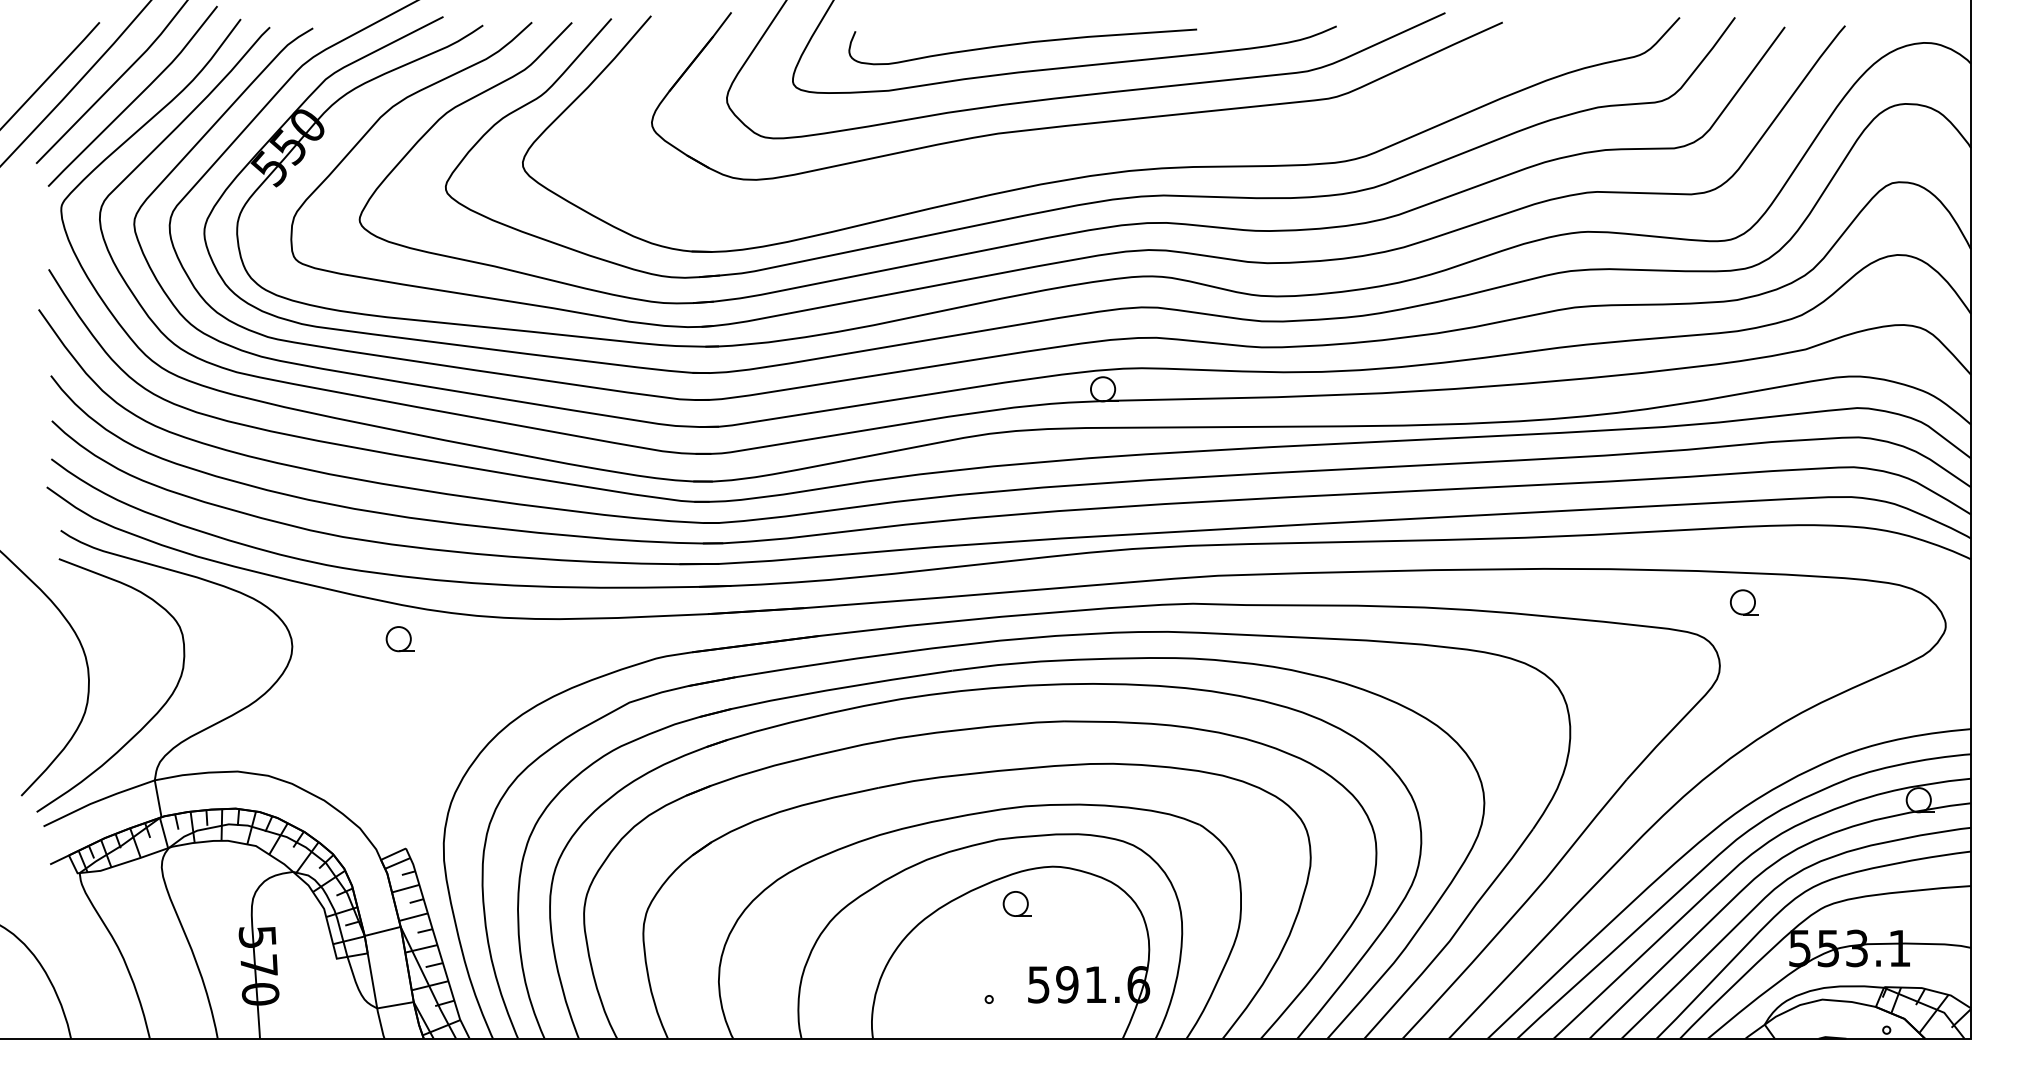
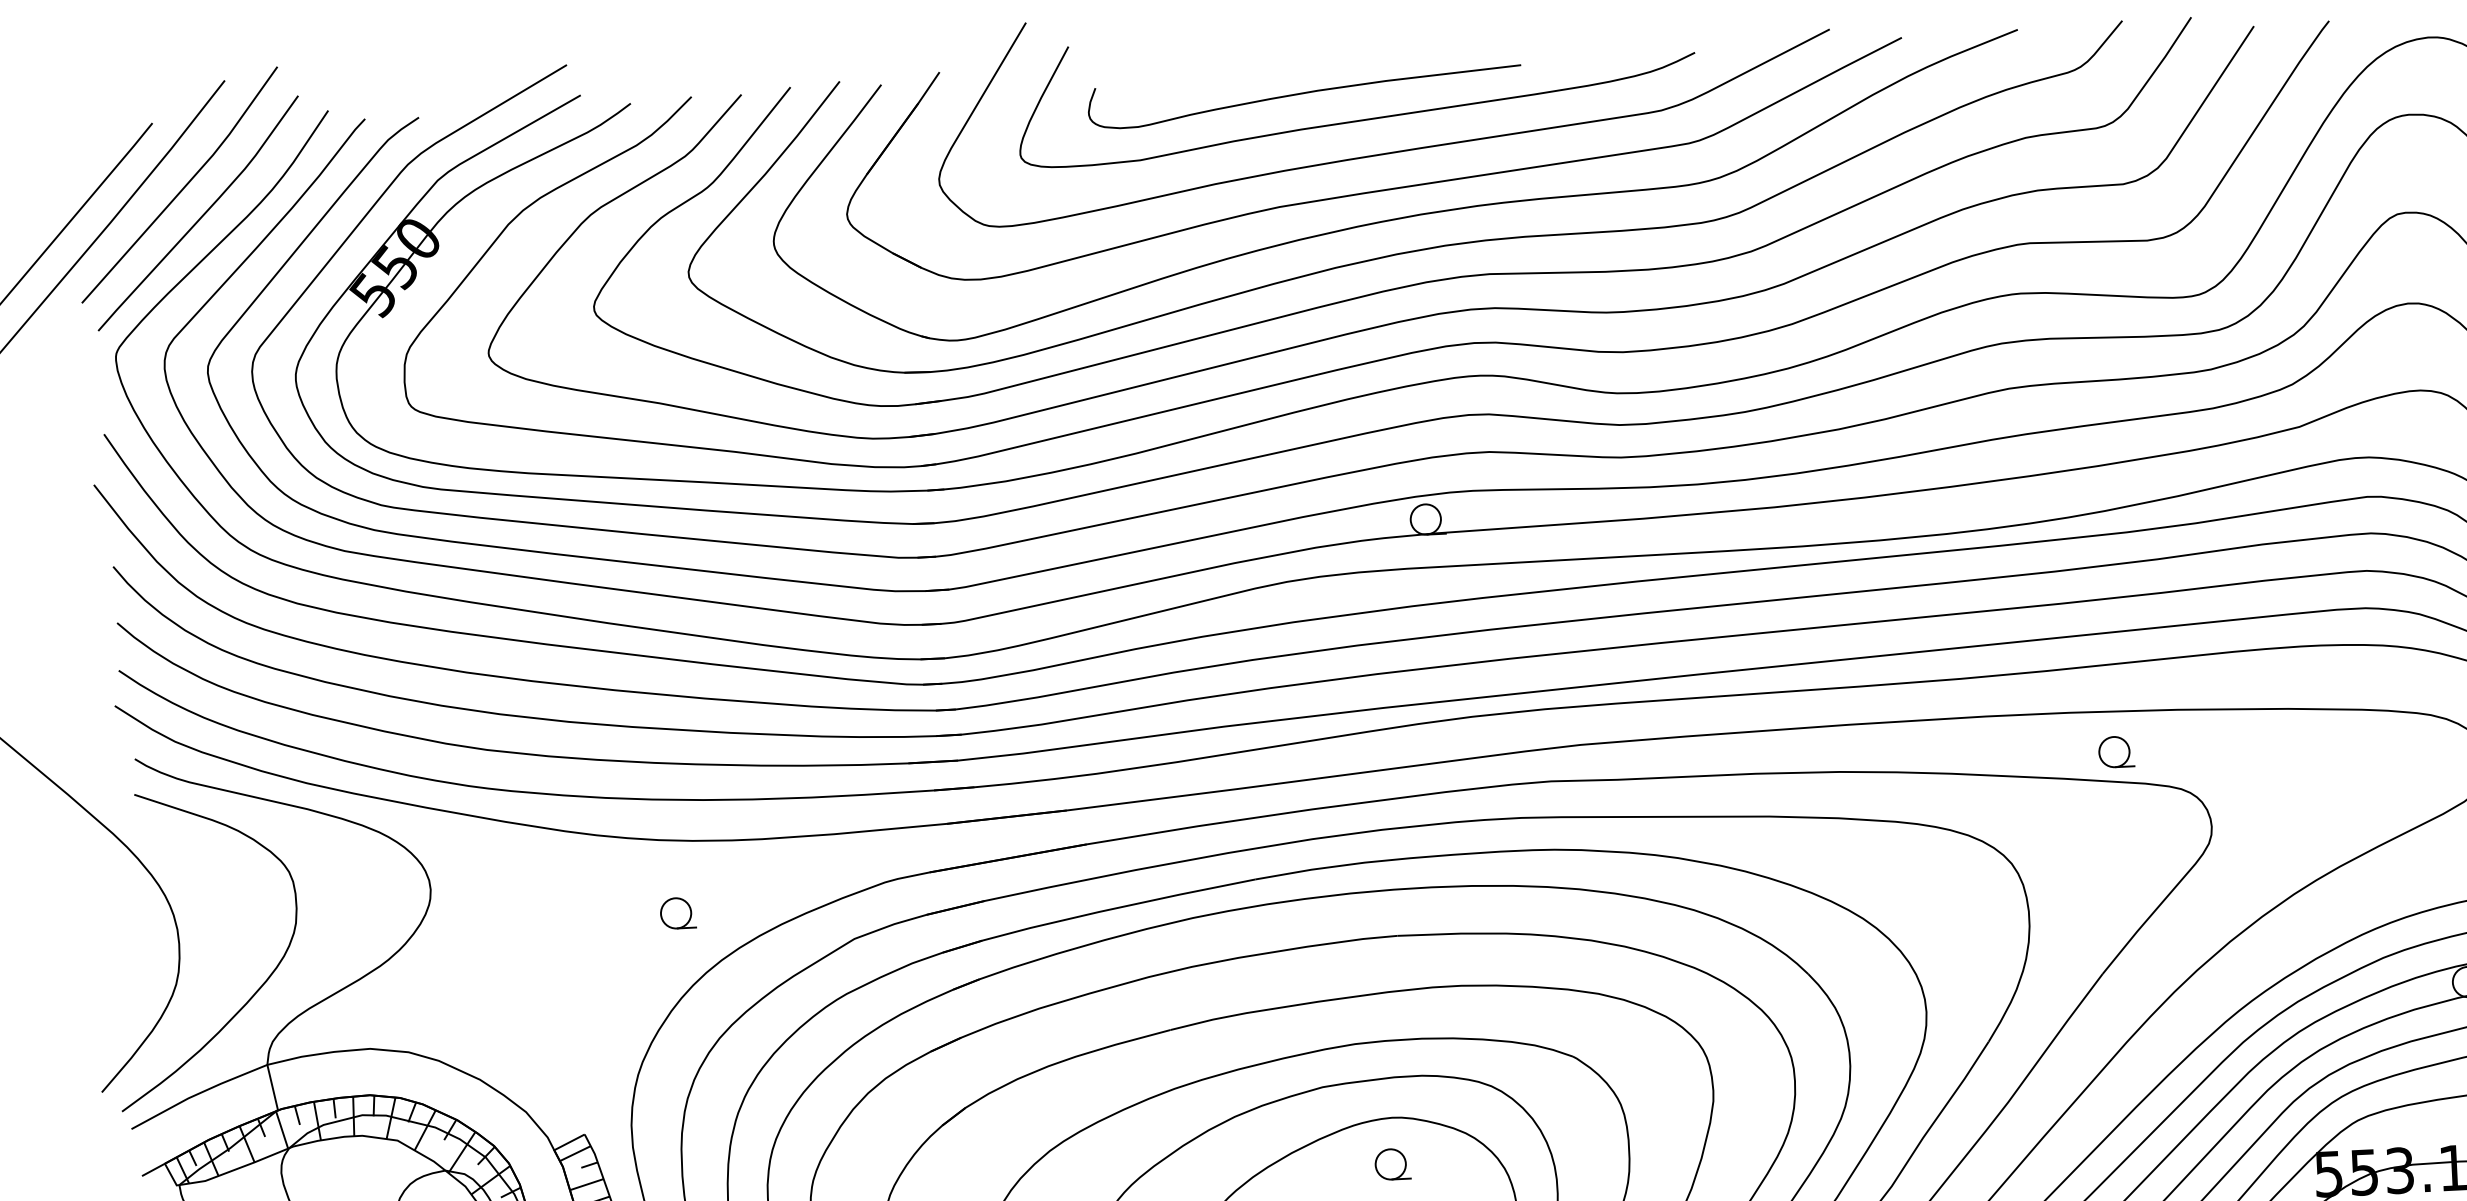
part: (1098, 145) -> (1405, 215), added
part: (1744, 602) -> (2116, 752), moved
part: (399, 639) -> (677, 913), moved
part: (1016, 903) -> (1391, 1163), moved

